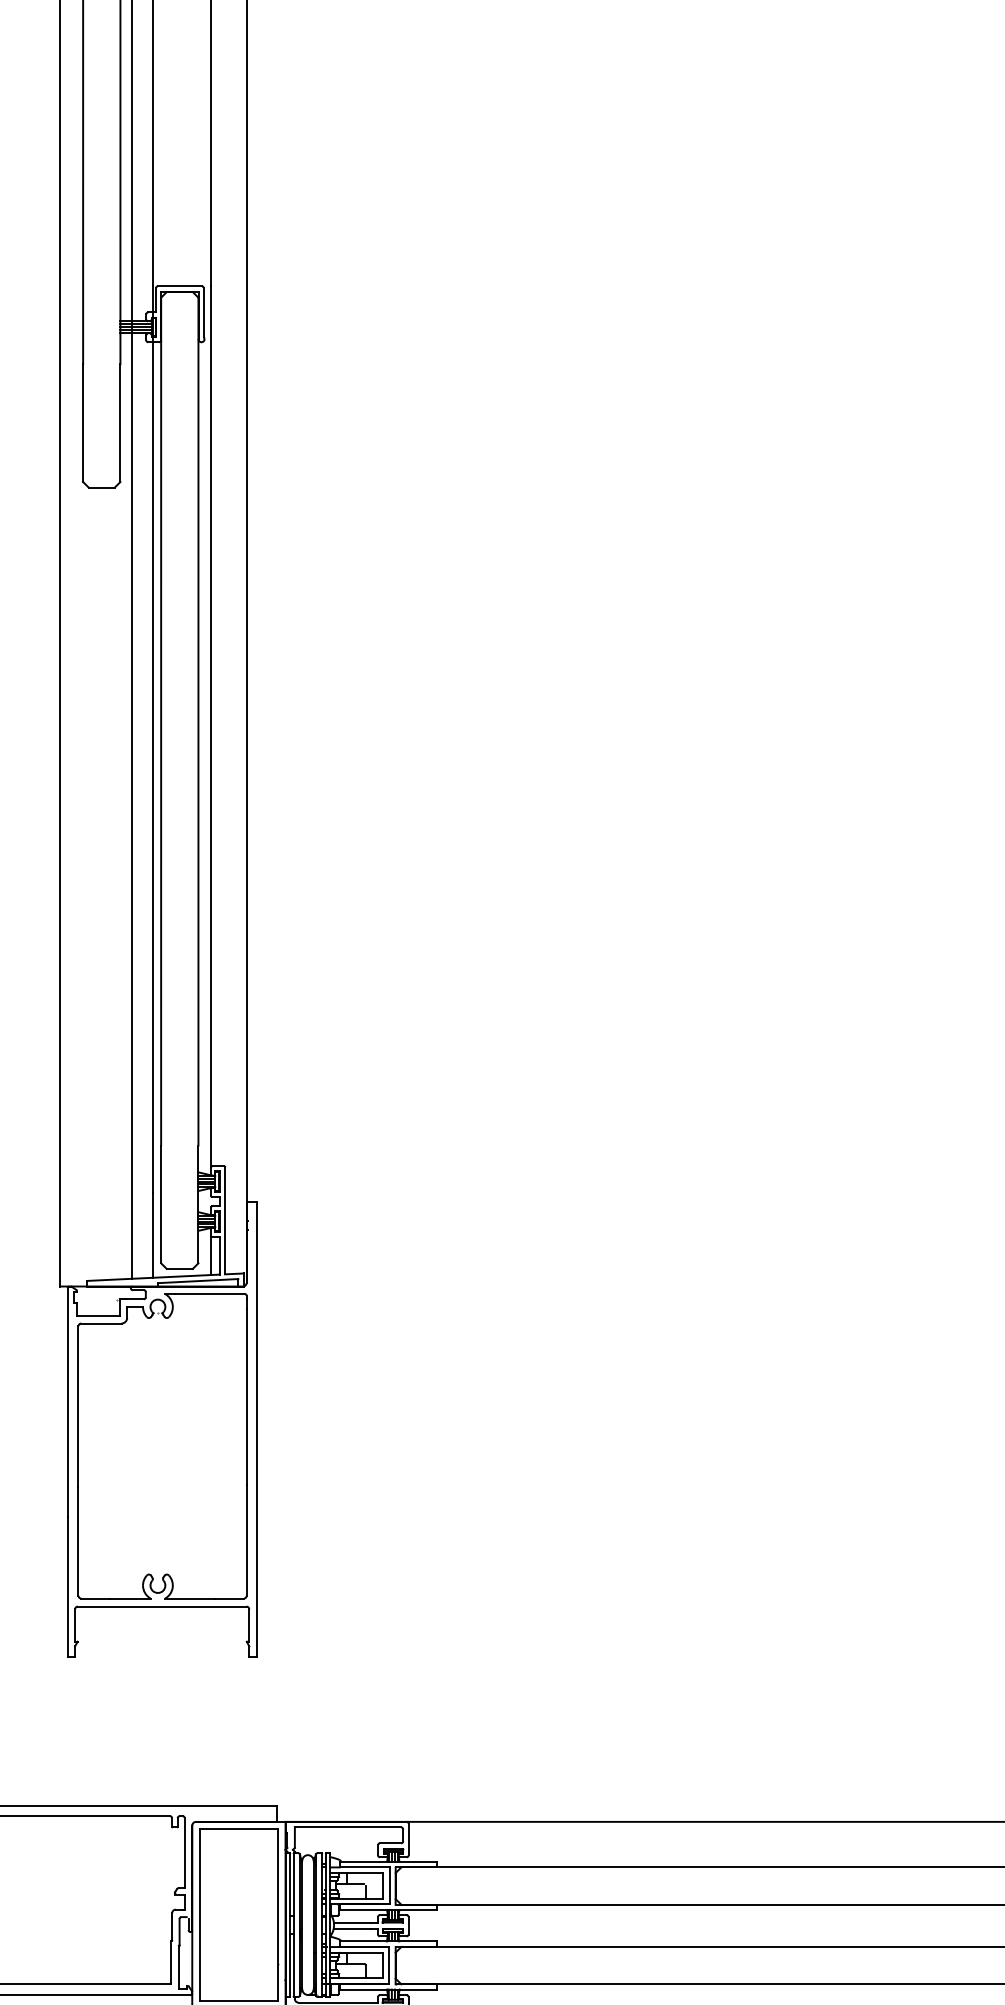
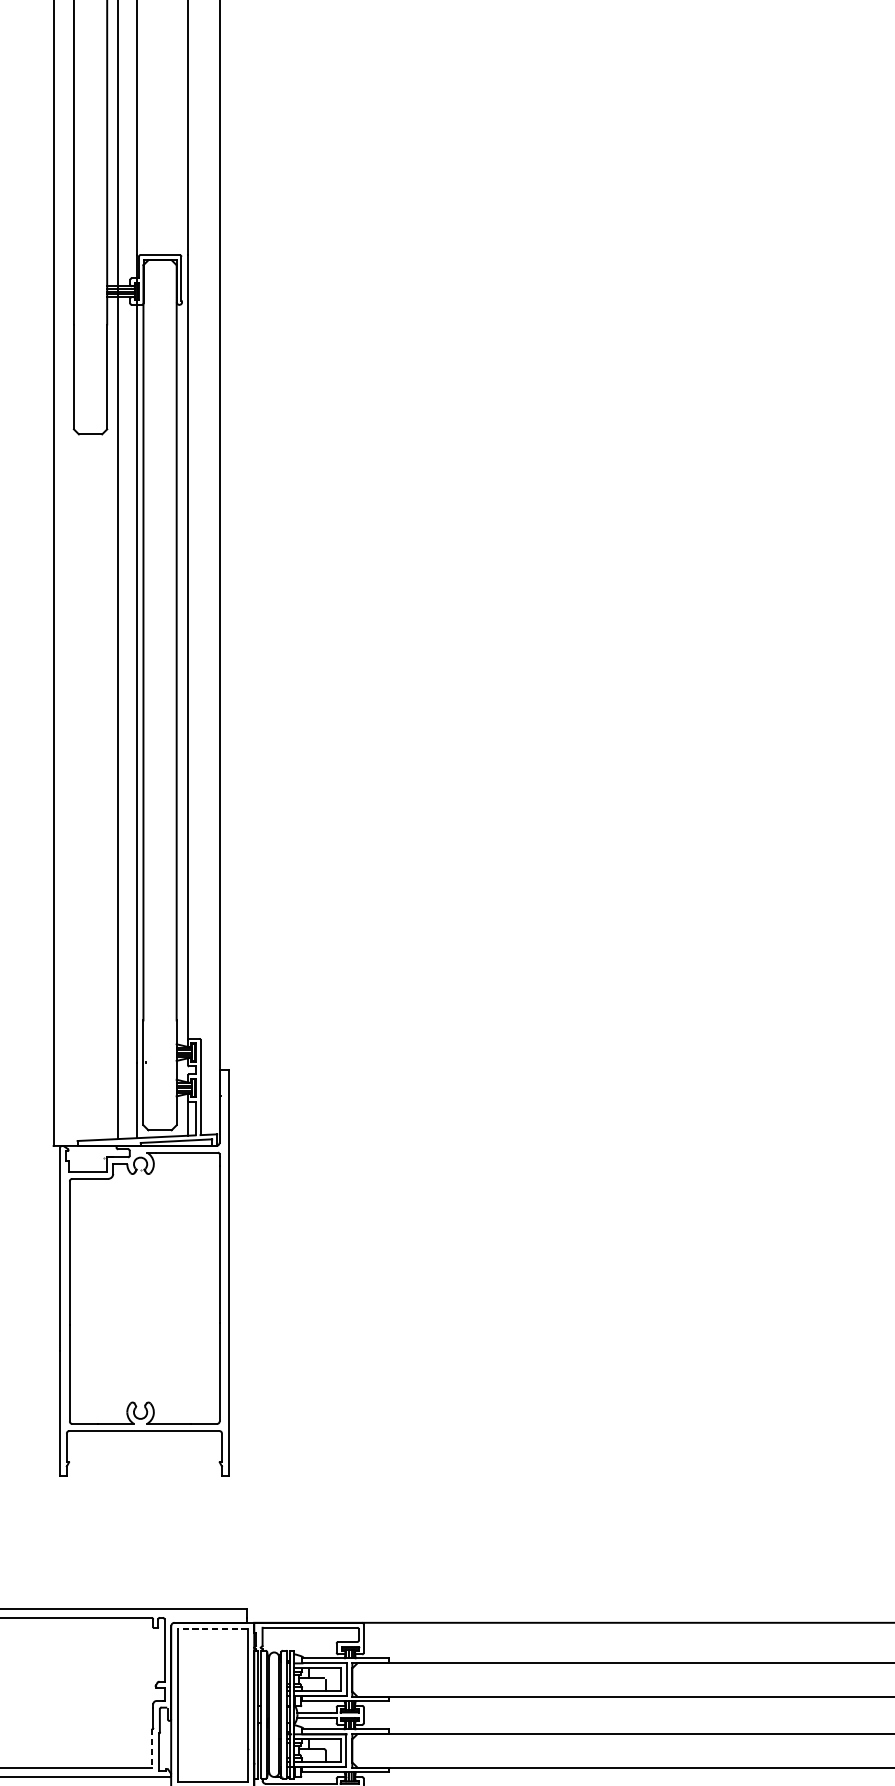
line: (238, 1829) -> (212, 1629), solid -> dashed
line: (171, 1962) -> (152, 1748), solid -> dashed

